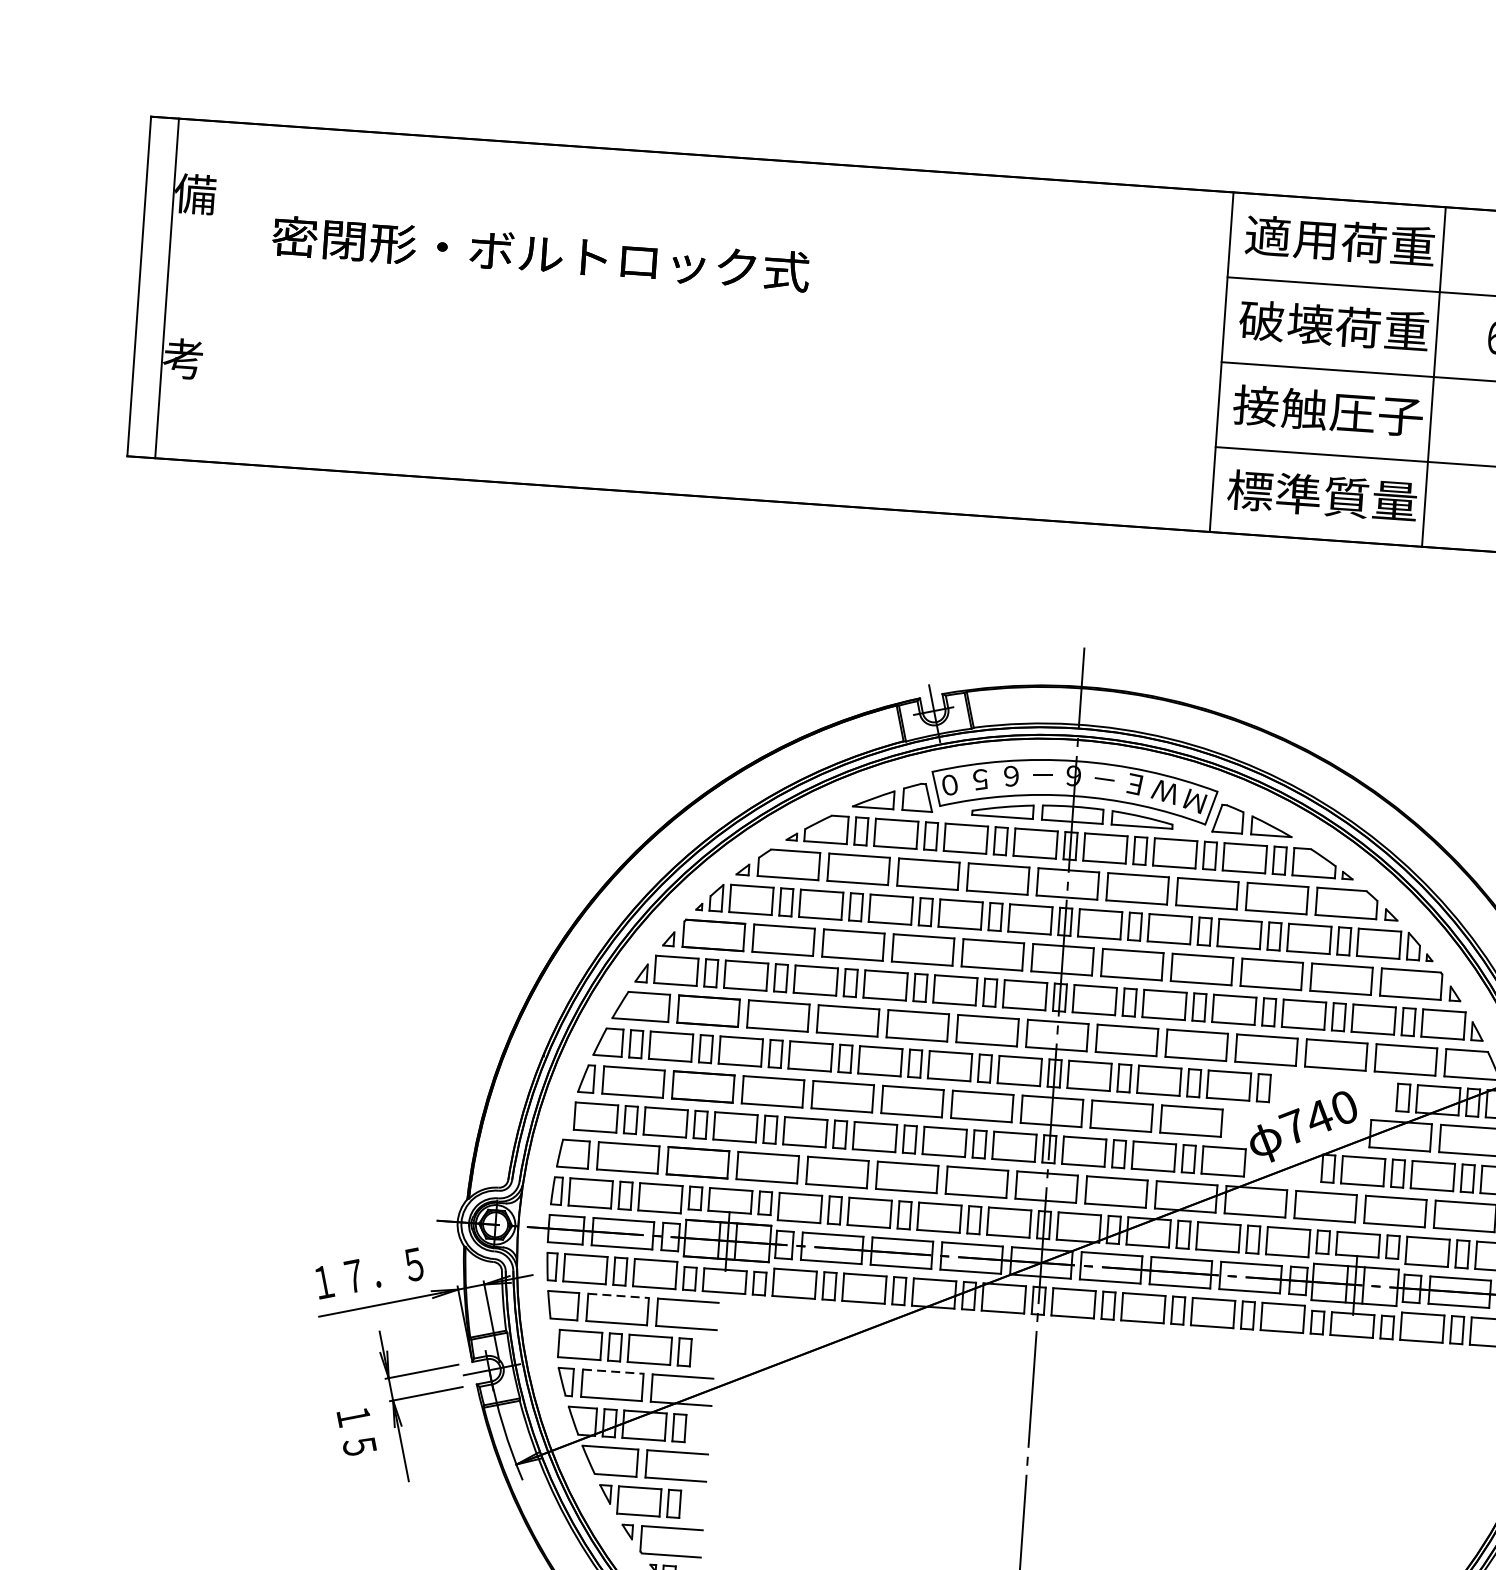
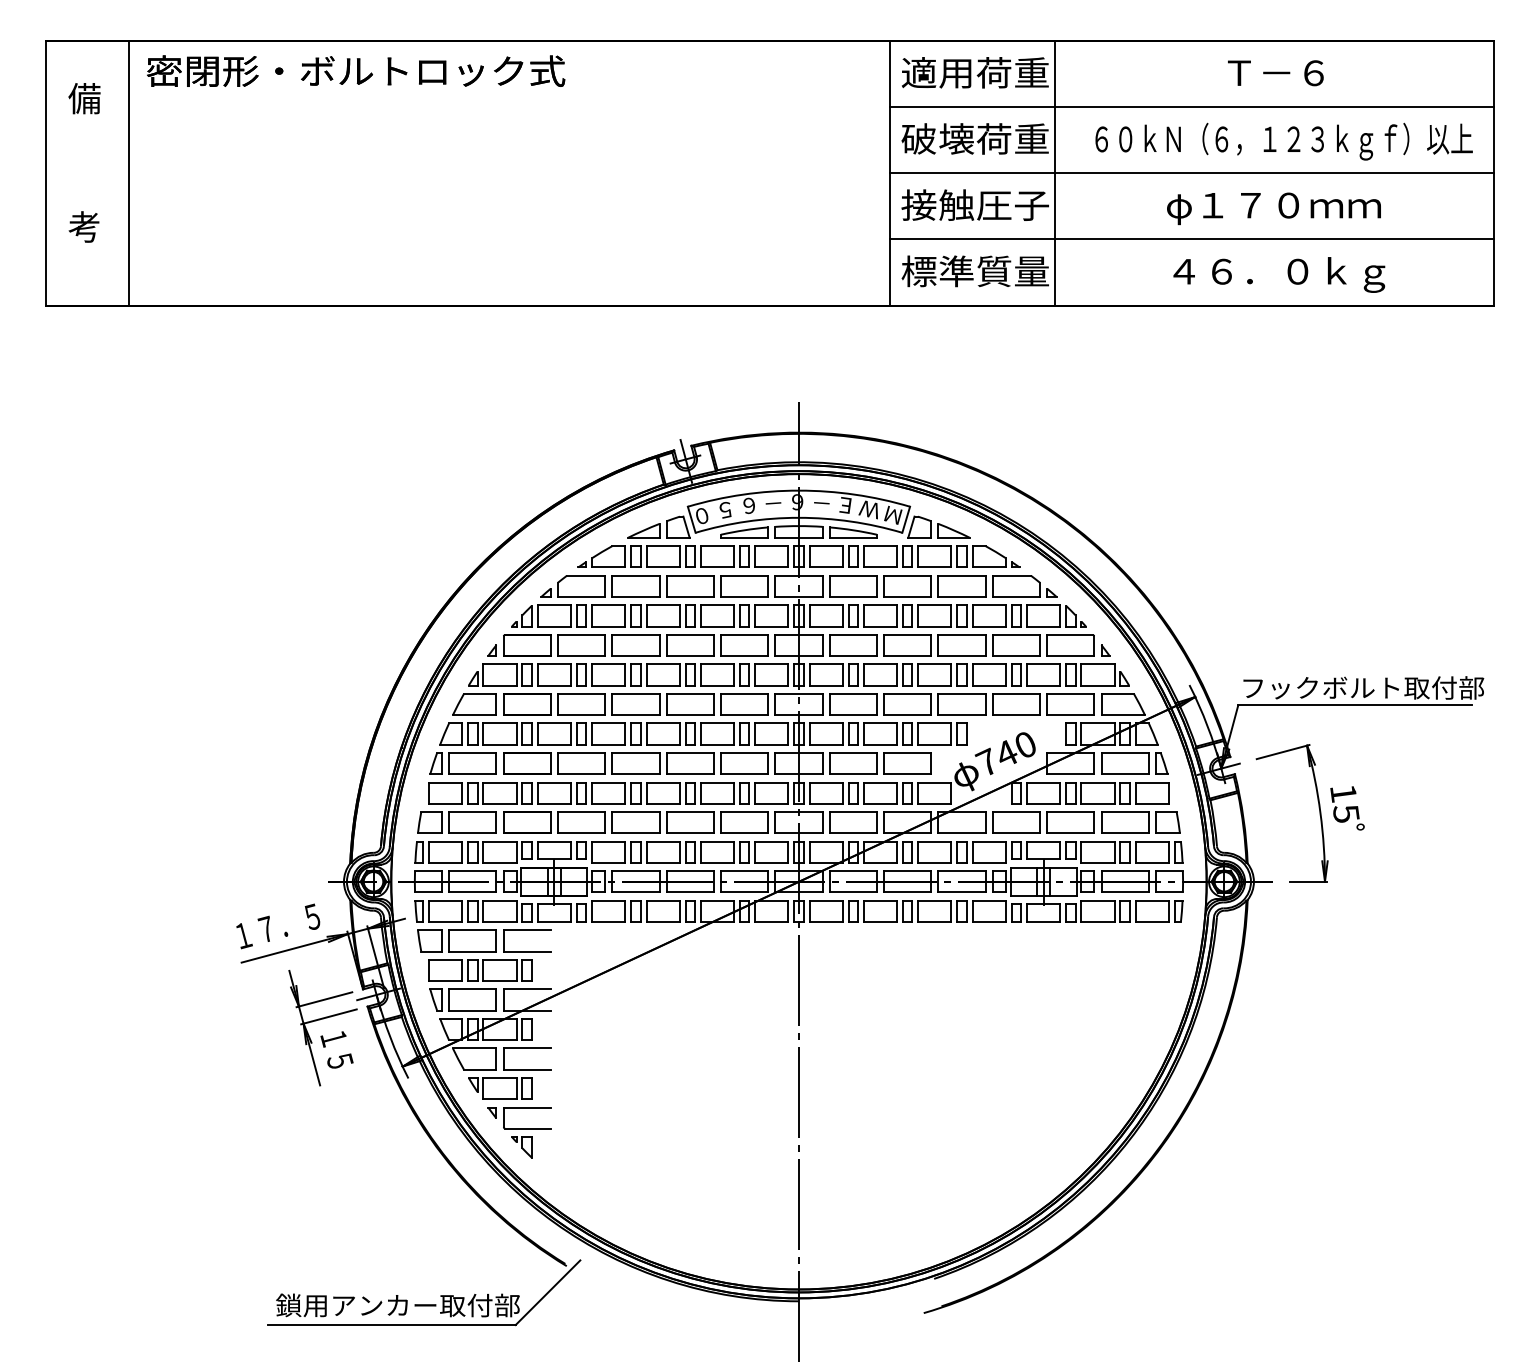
text: (541, 253) -> (356, 70), moved
line: (166, 287) -> (128, 172), moved
line: (618, 1296) -> (472, 930), dashed -> solid
line: (612, 1371) -> (472, 989), dashed -> solid
text: (356, 1431) -> (336, 1049), moved

